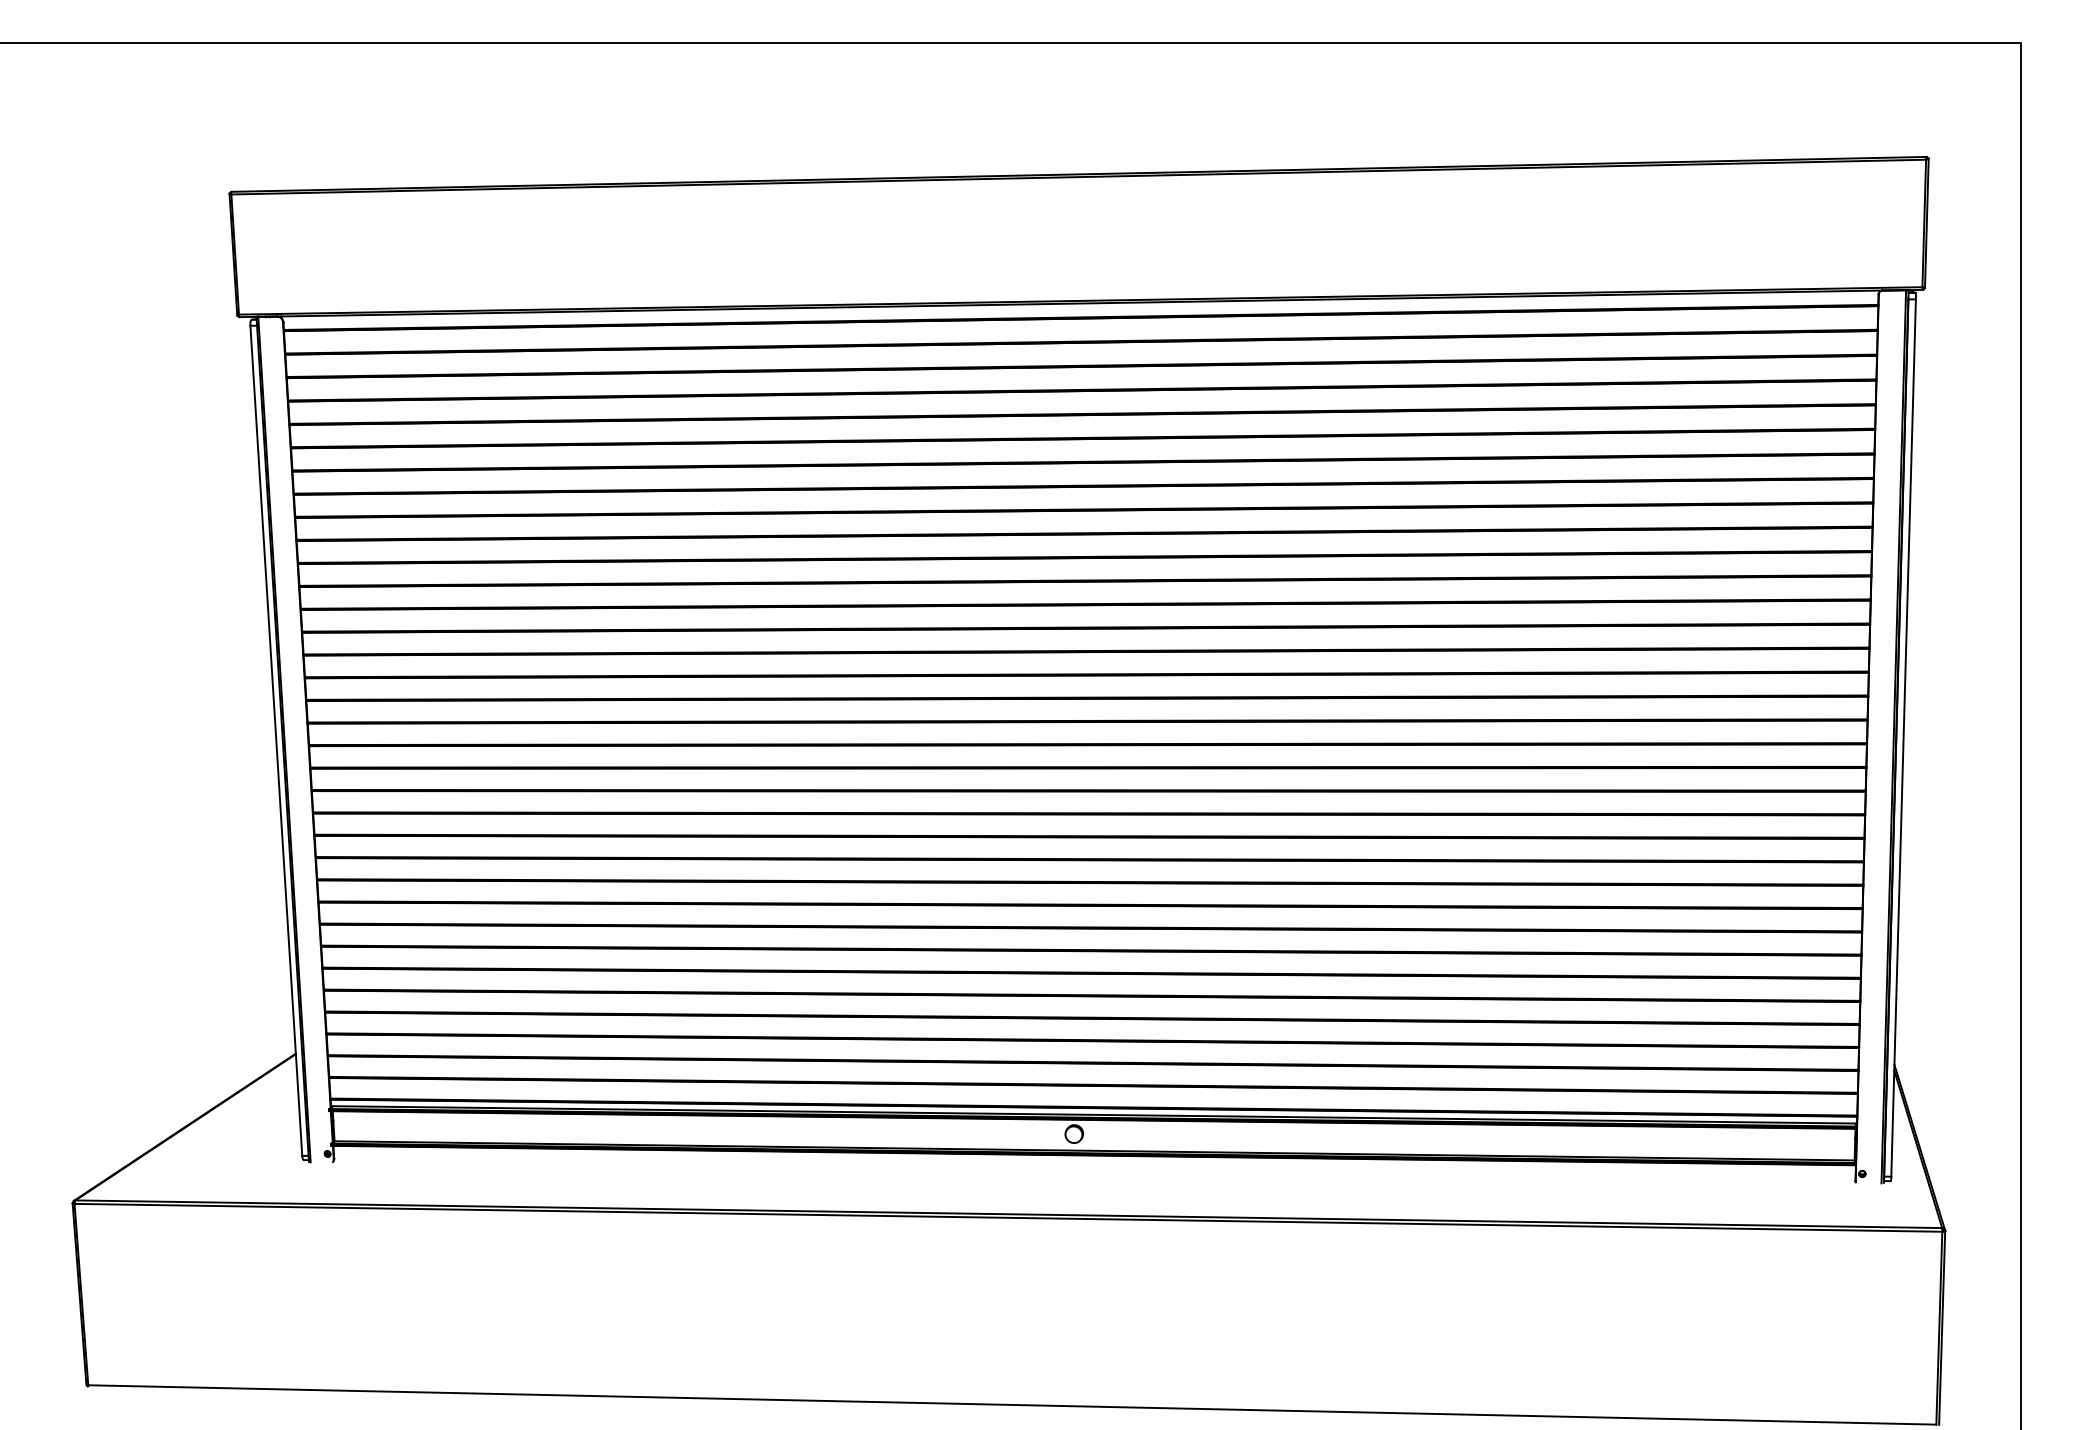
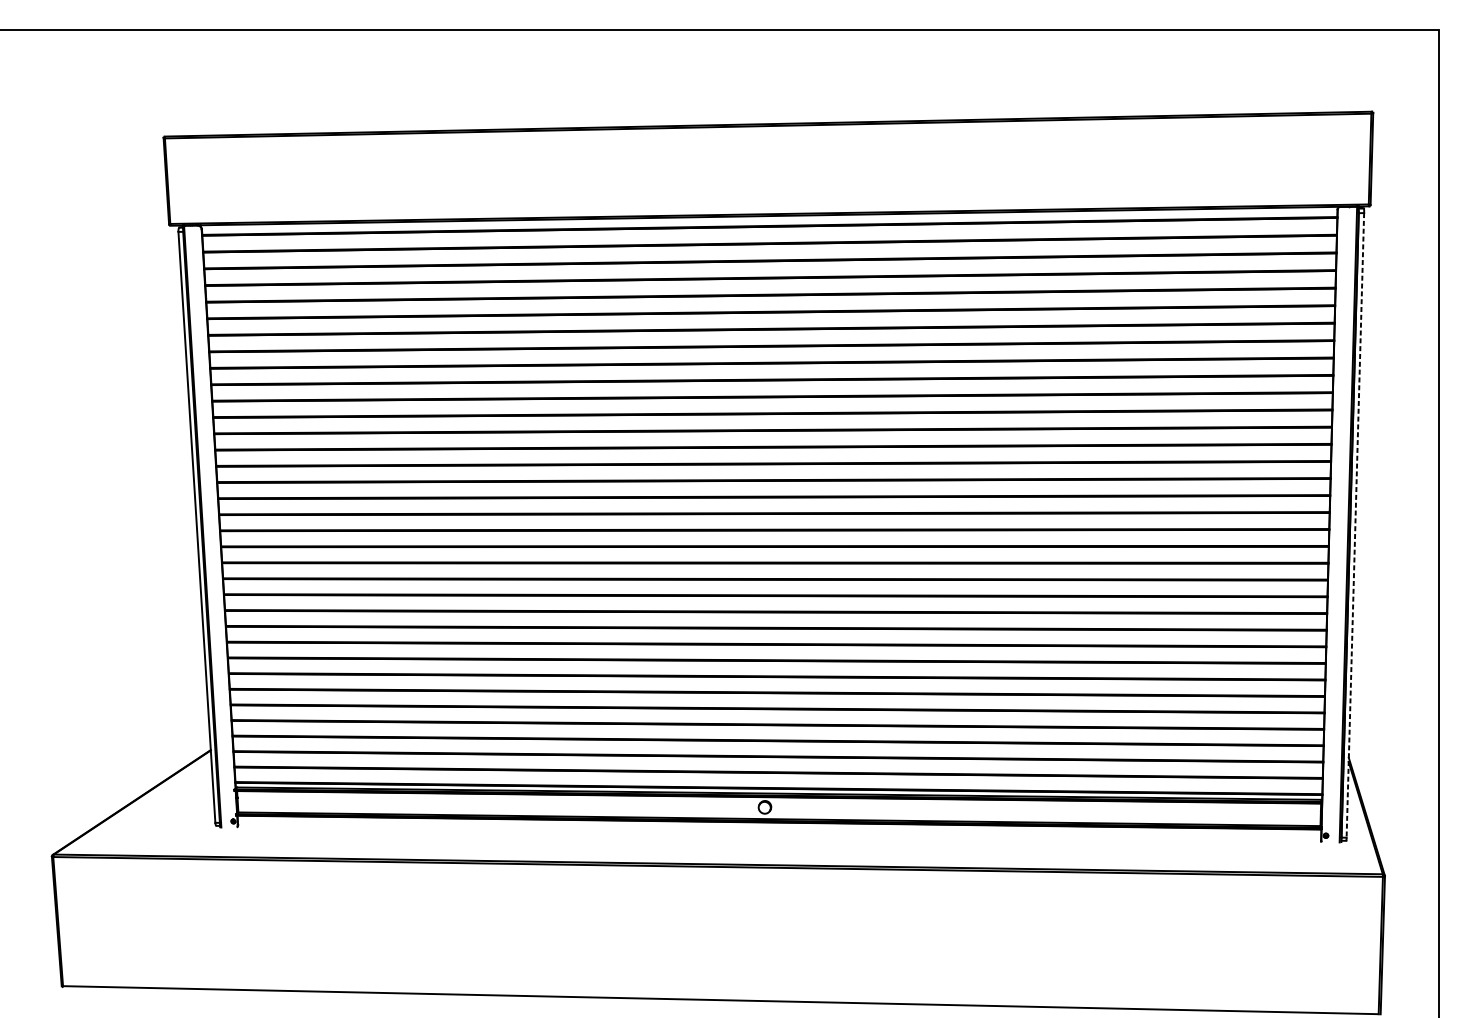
line: (1903, 738) -> (1355, 525), solid -> dashed

